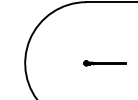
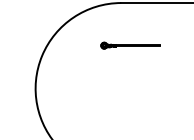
part: (105, 63) -> (130, 45), moved

